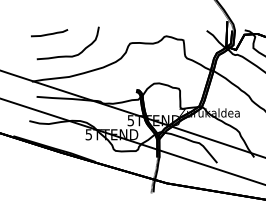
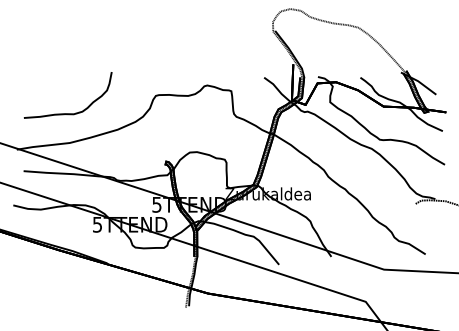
curve: (49, 33) -> (41, 81), removed

